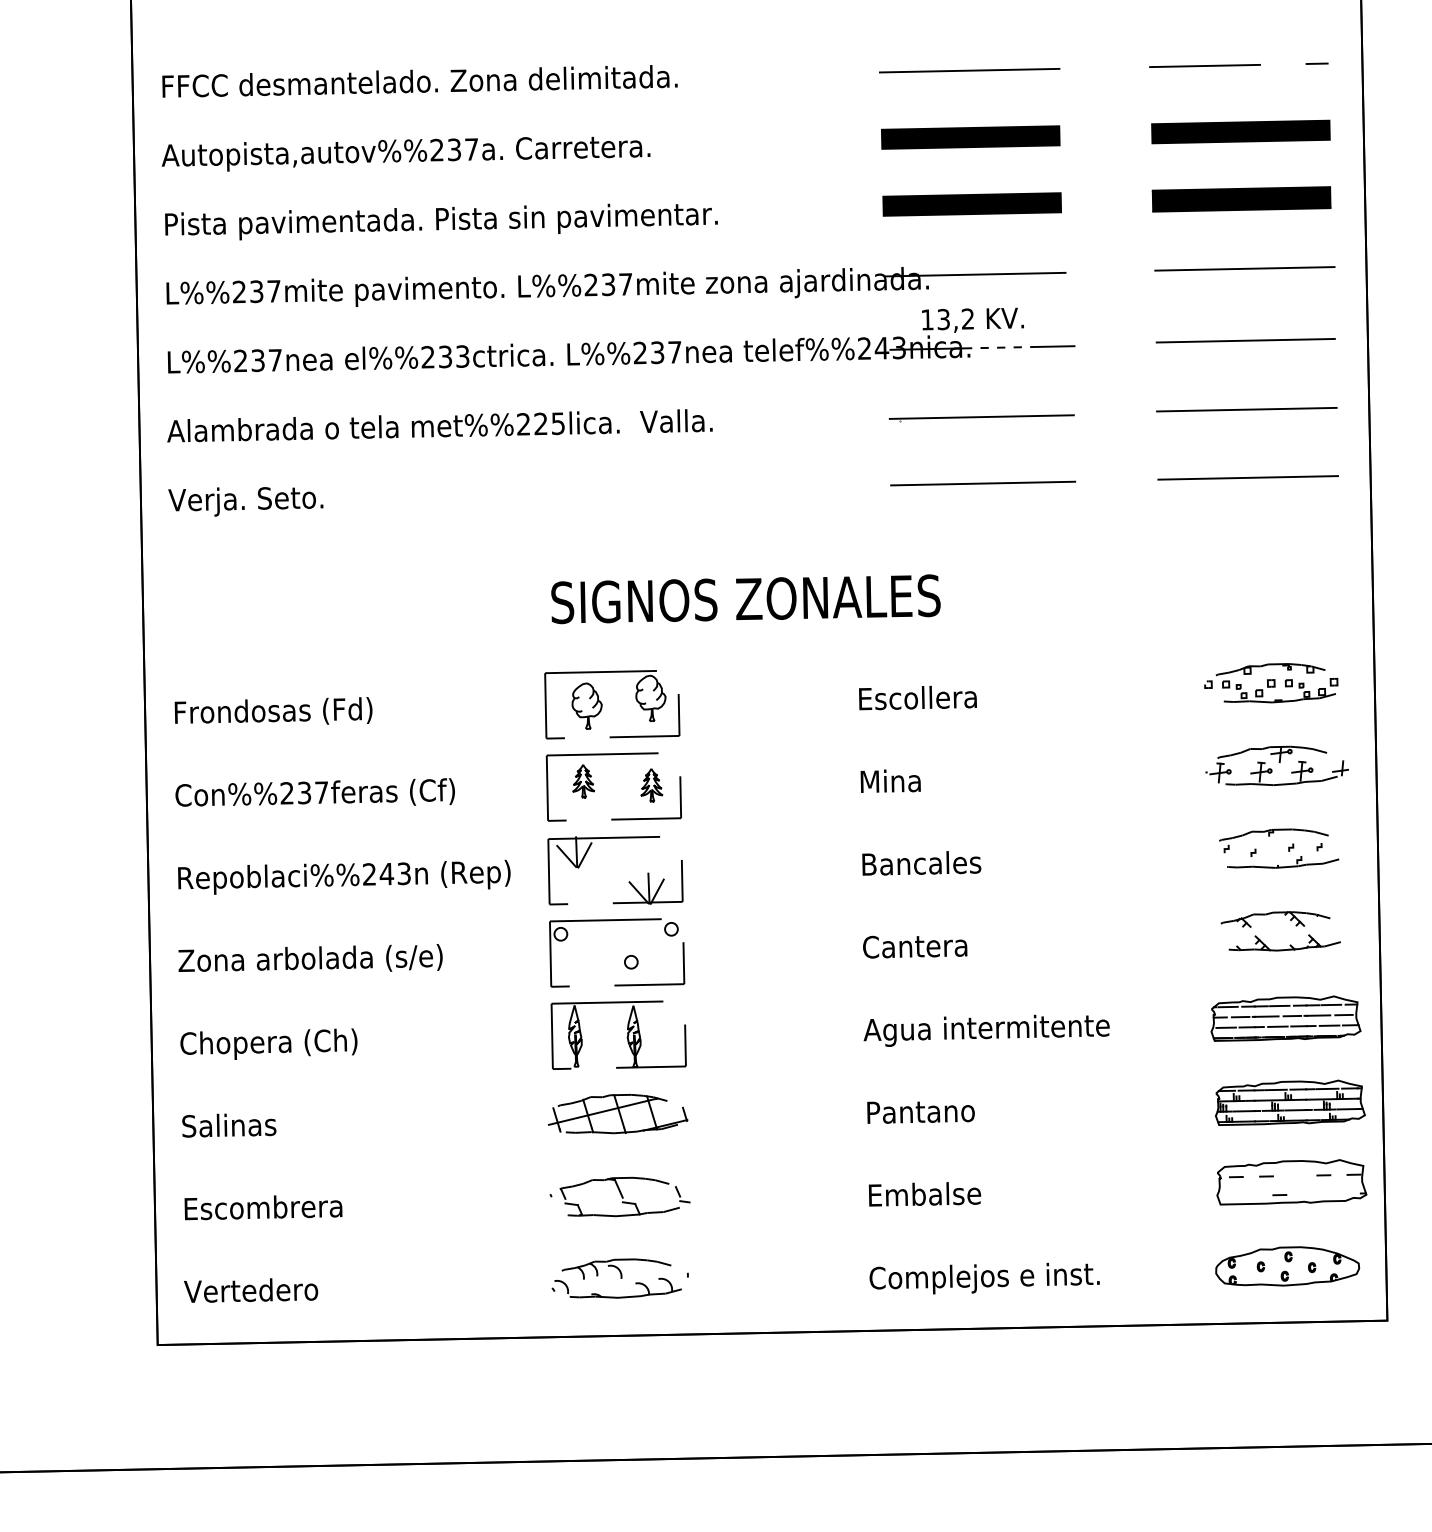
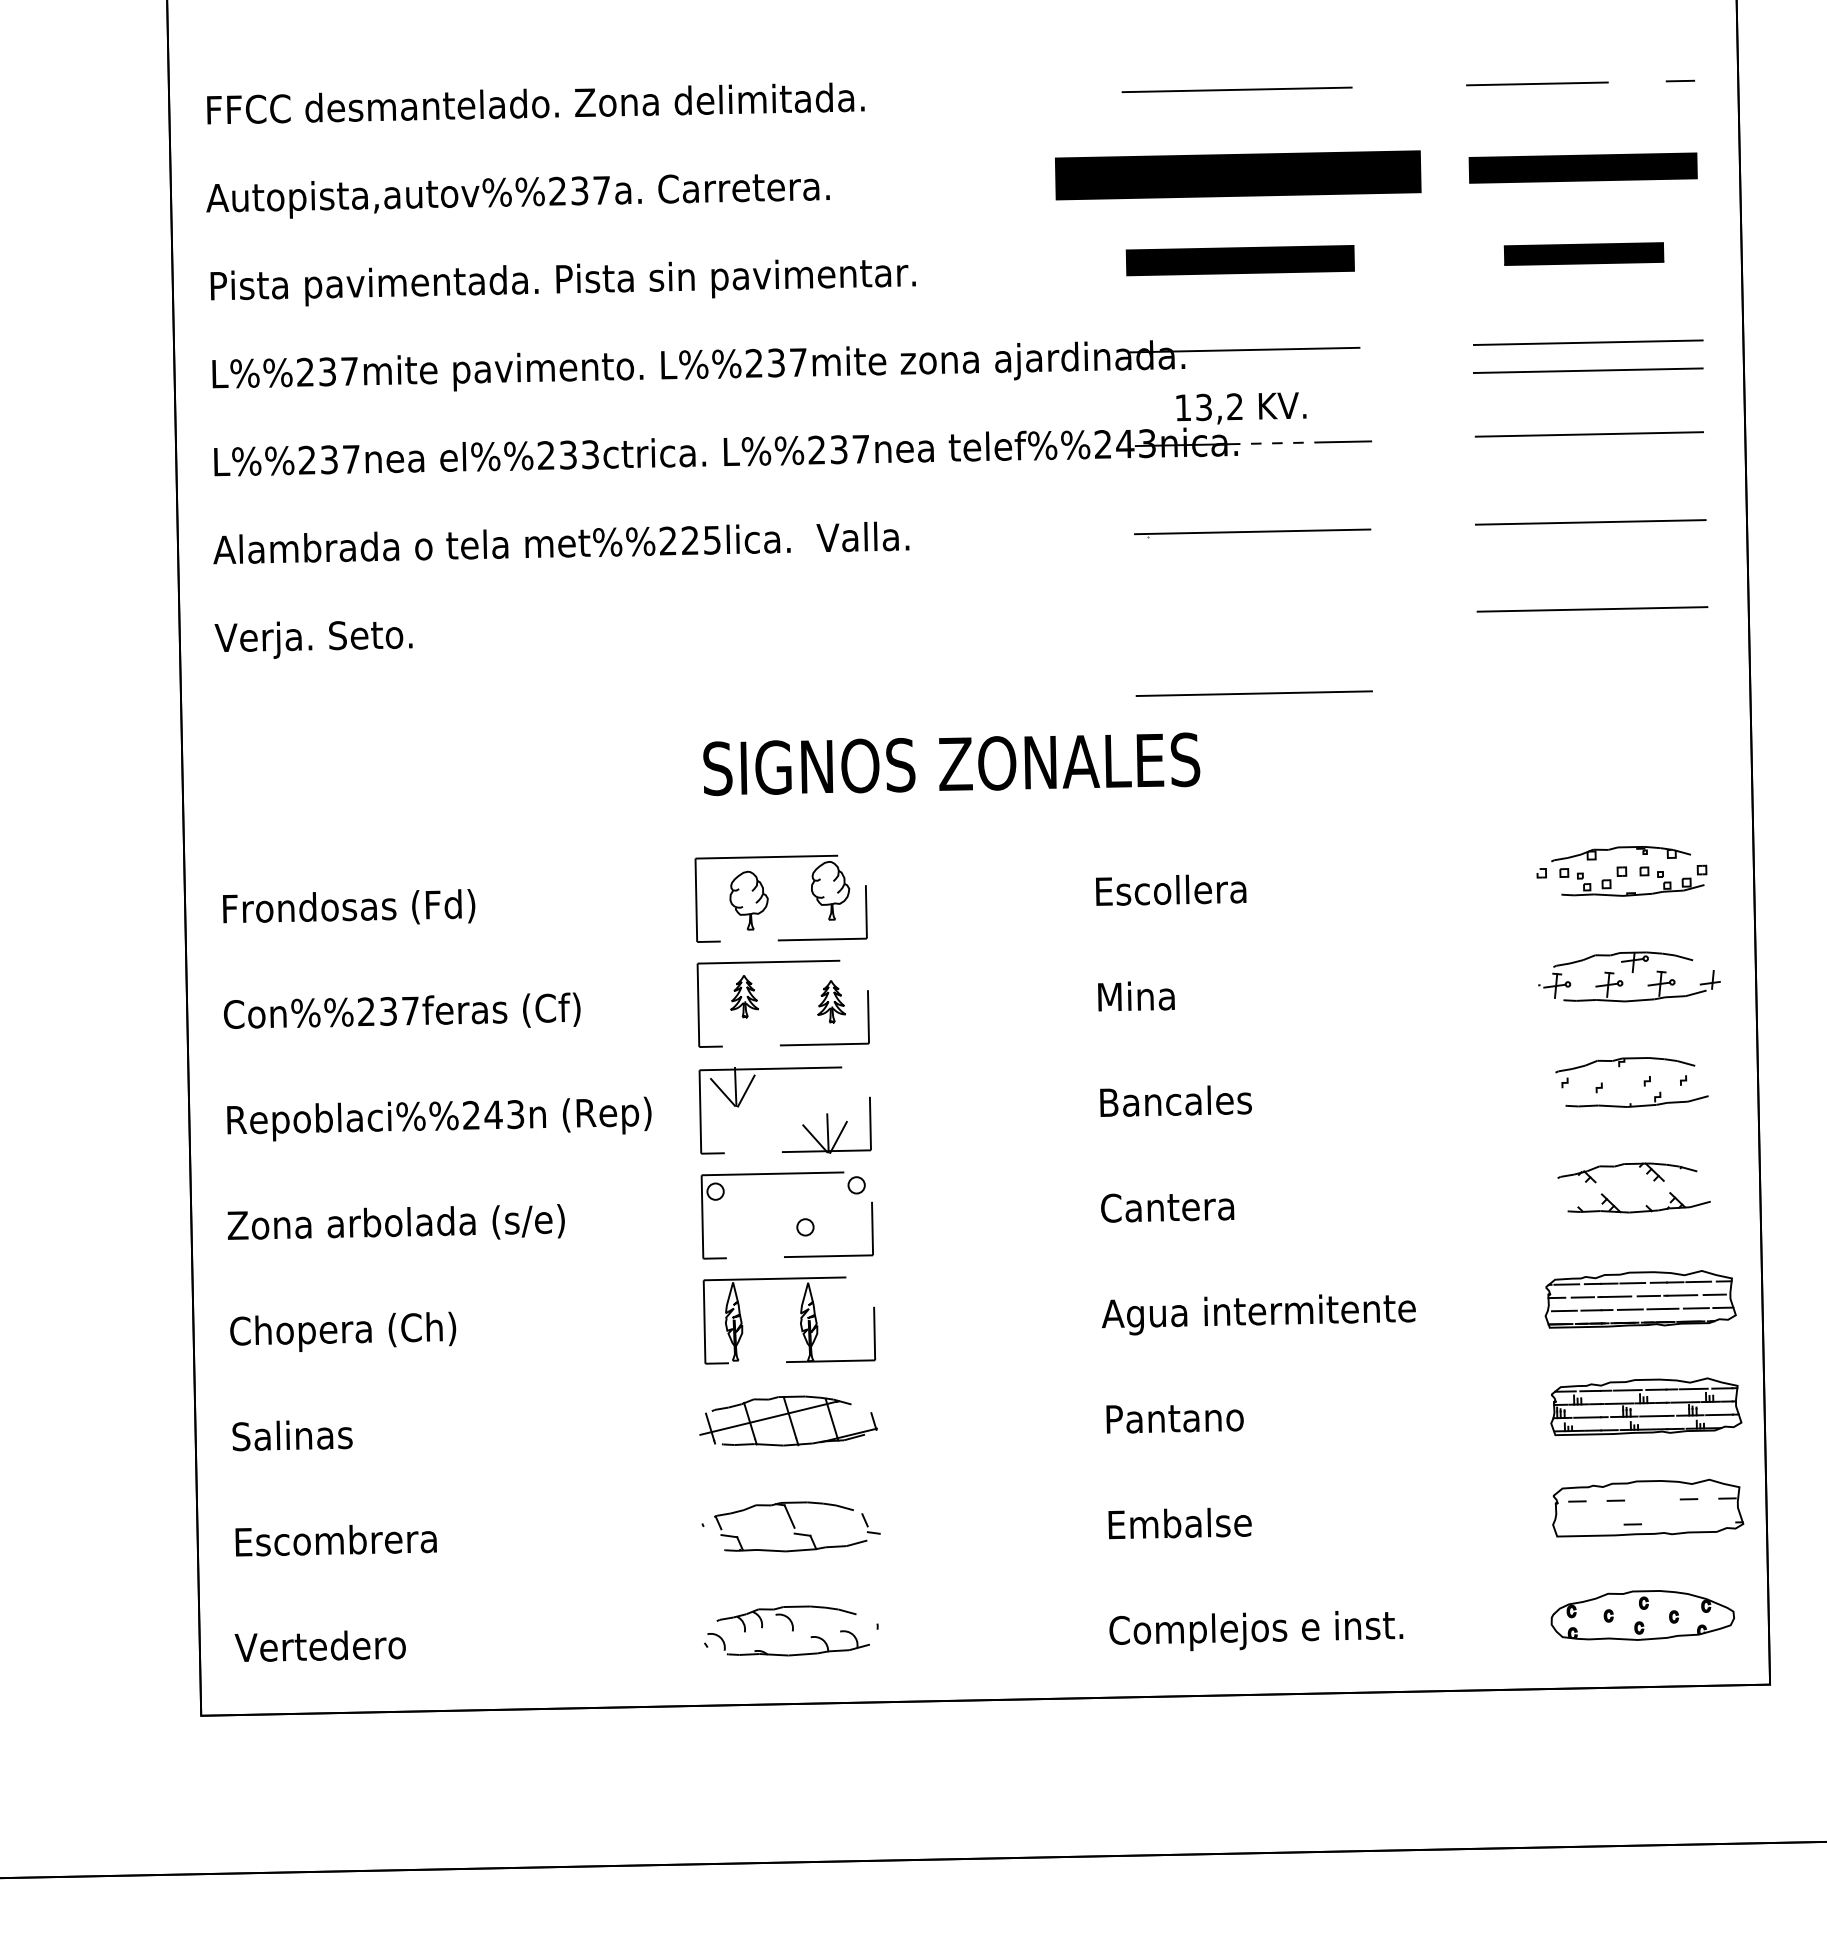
part: (970, 137) -> (1238, 174), size x1.6
part: (1241, 198) -> (1583, 253), size x0.7
line: (1245, 290) -> (1588, 370), added
line: (982, 483) -> (1253, 693), moved

